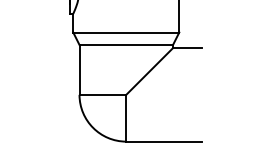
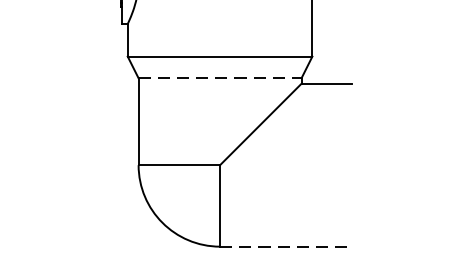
line: (126, 44) -> (220, 77), solid -> dashed
line: (164, 141) -> (286, 246), solid -> dashed

